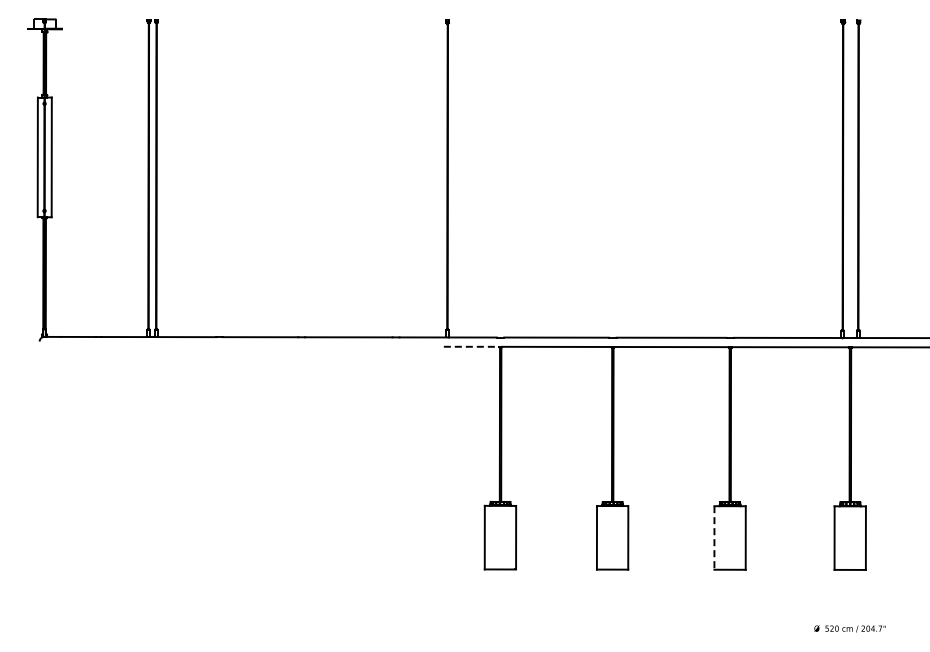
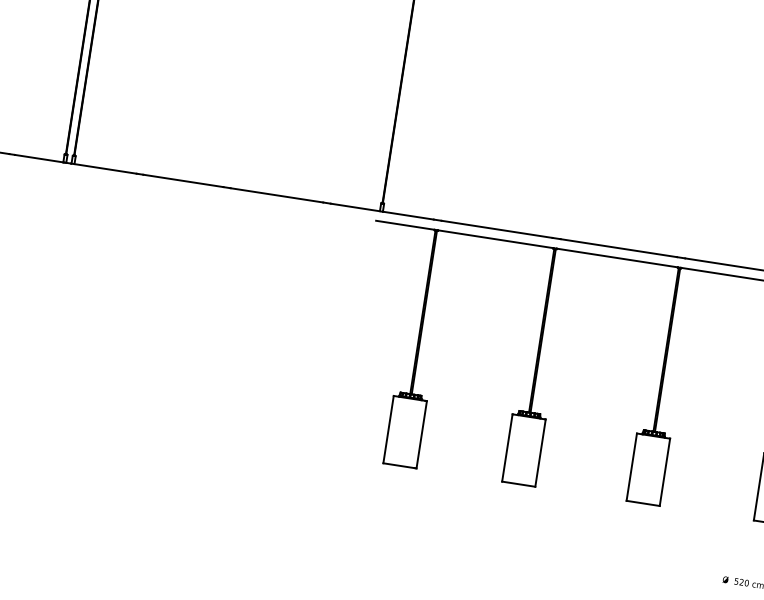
line: (471, 346) -> (405, 224), dashed -> solid
line: (714, 537) -> (631, 466), dashed -> solid

